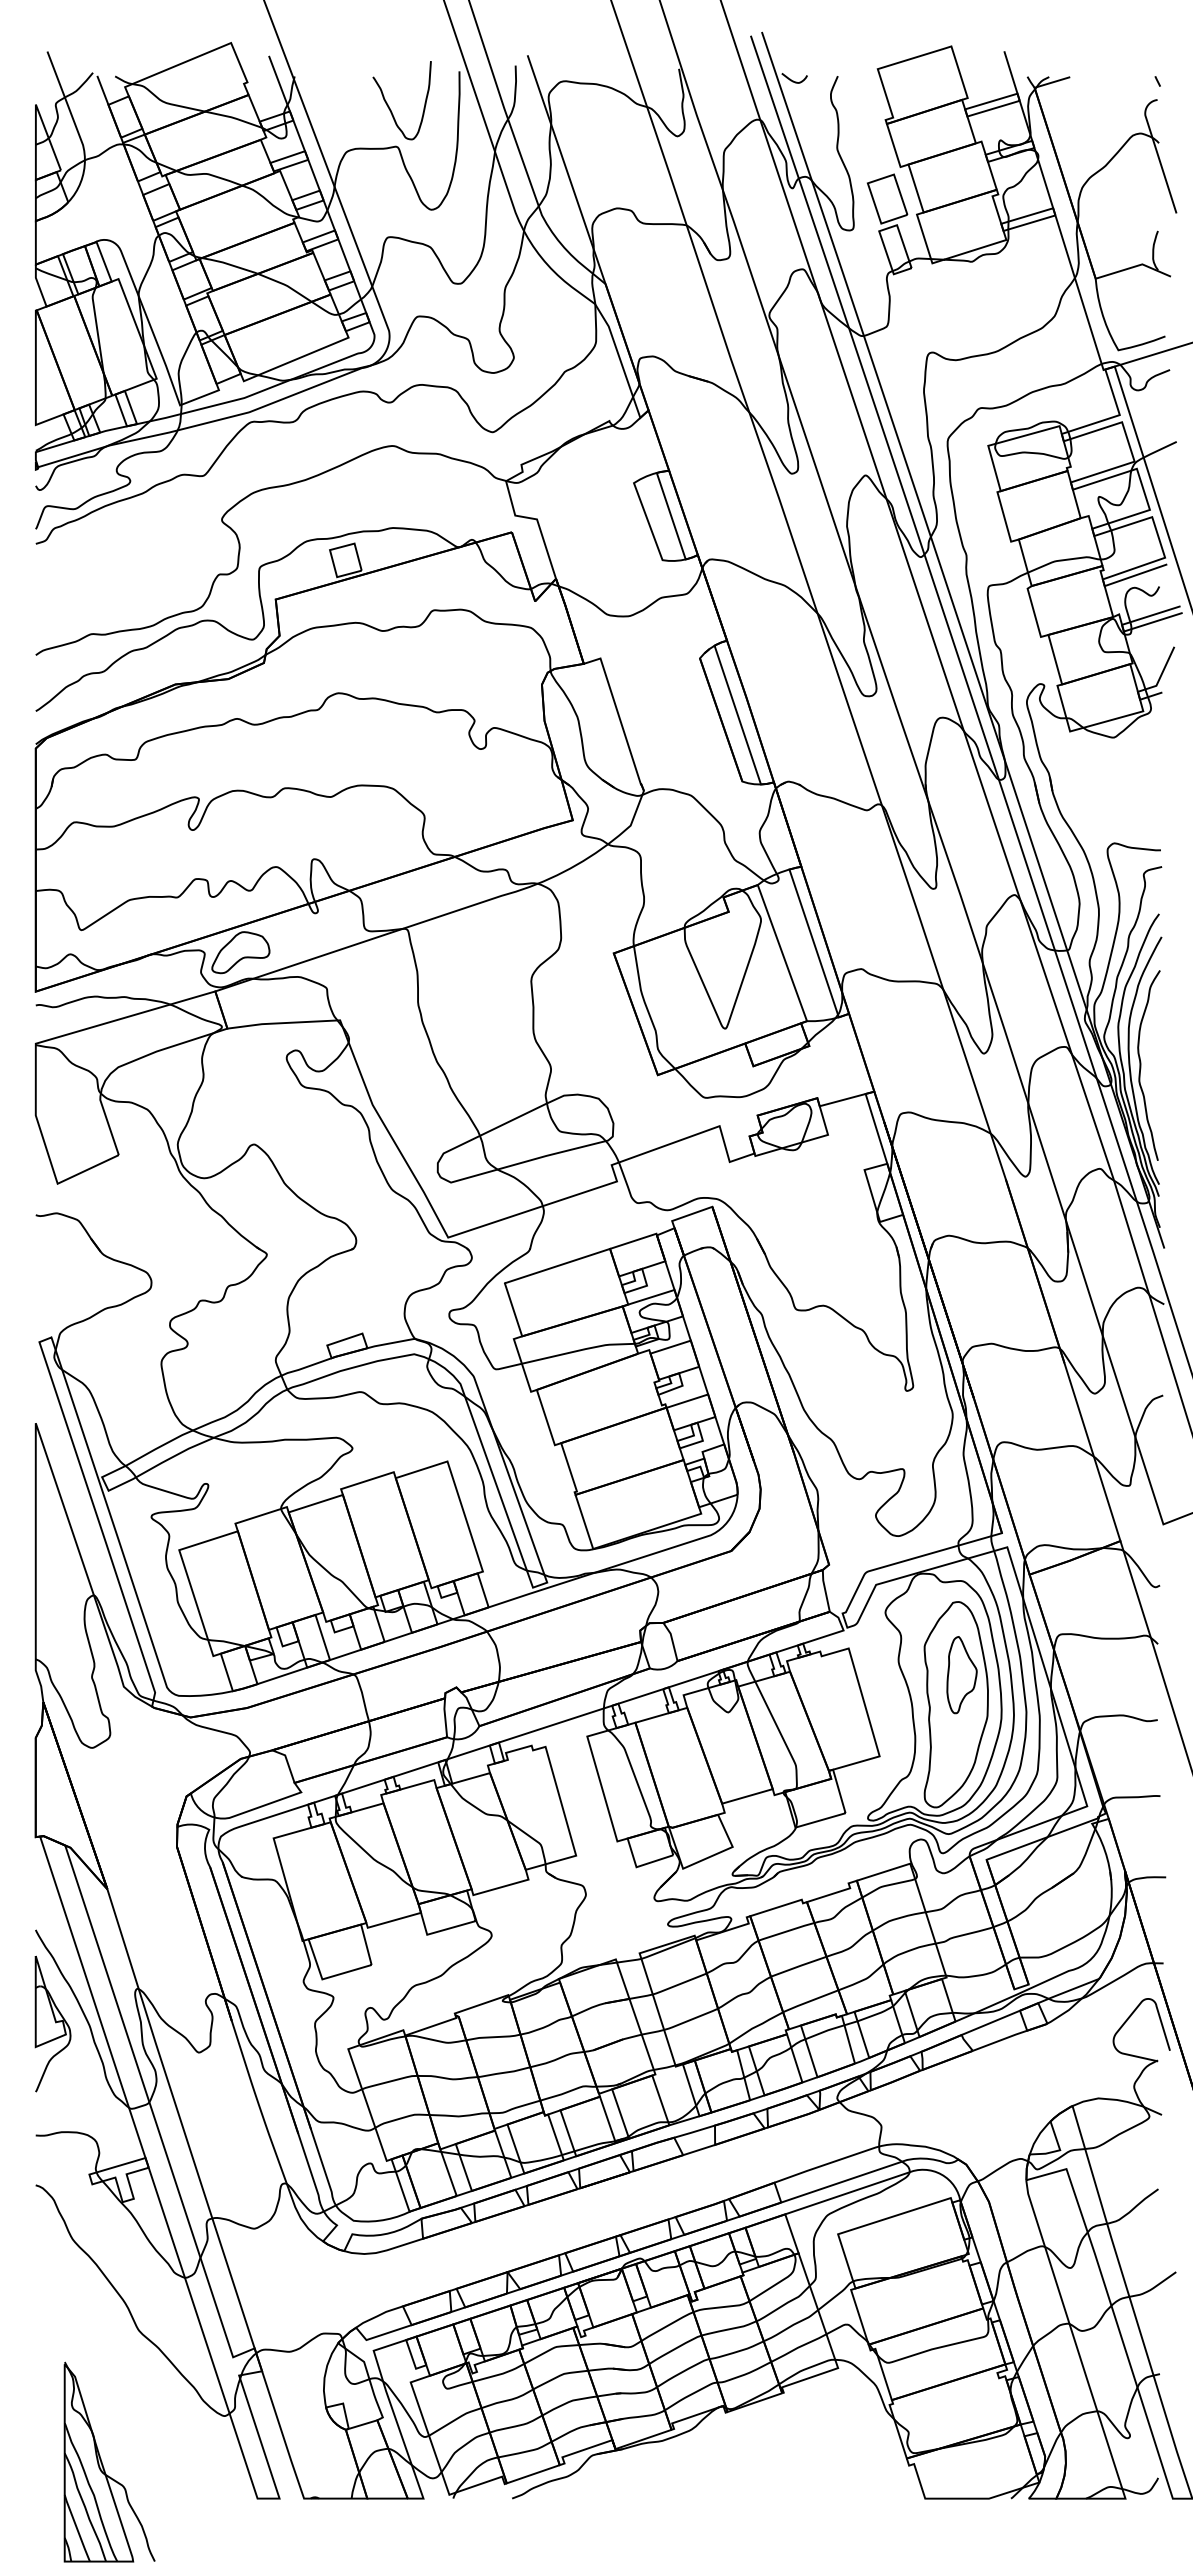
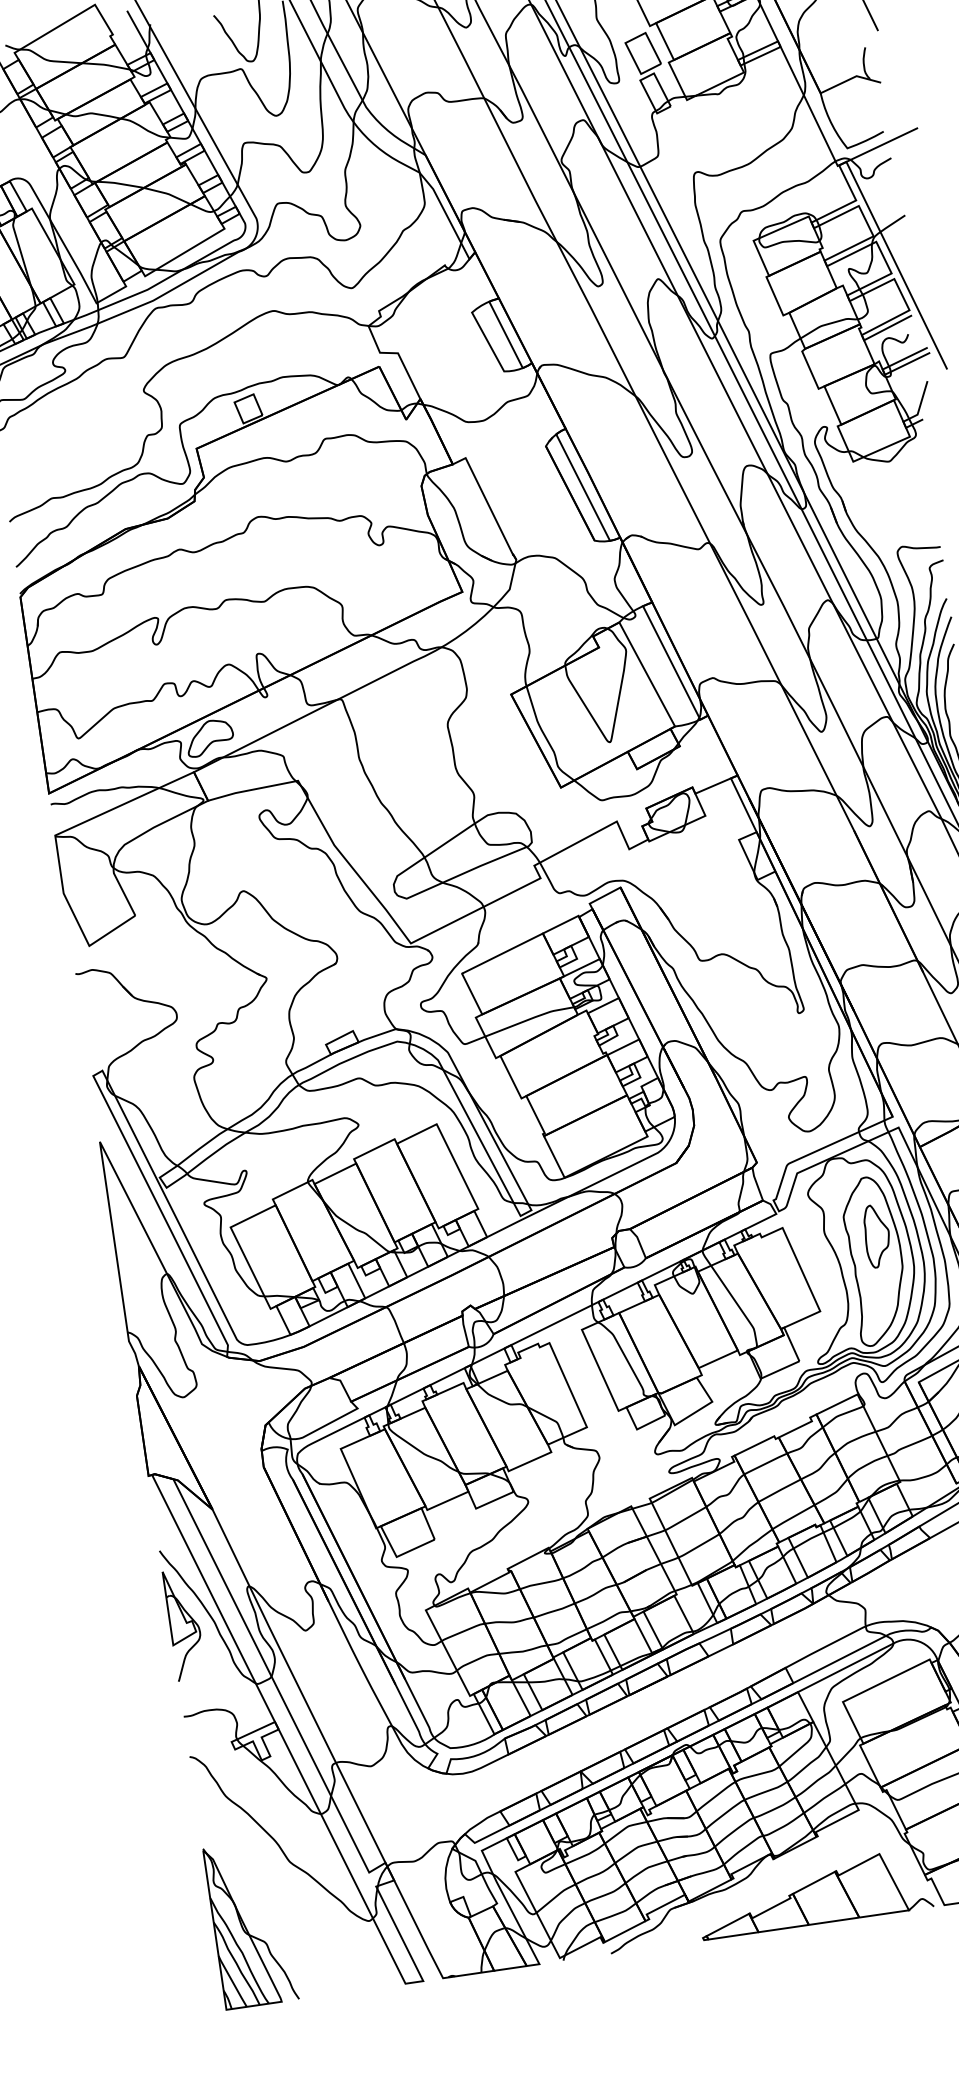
part: (768, 2461) -> (813, 1893), added
part: (103, 2464) -> (246, 1926), moved

